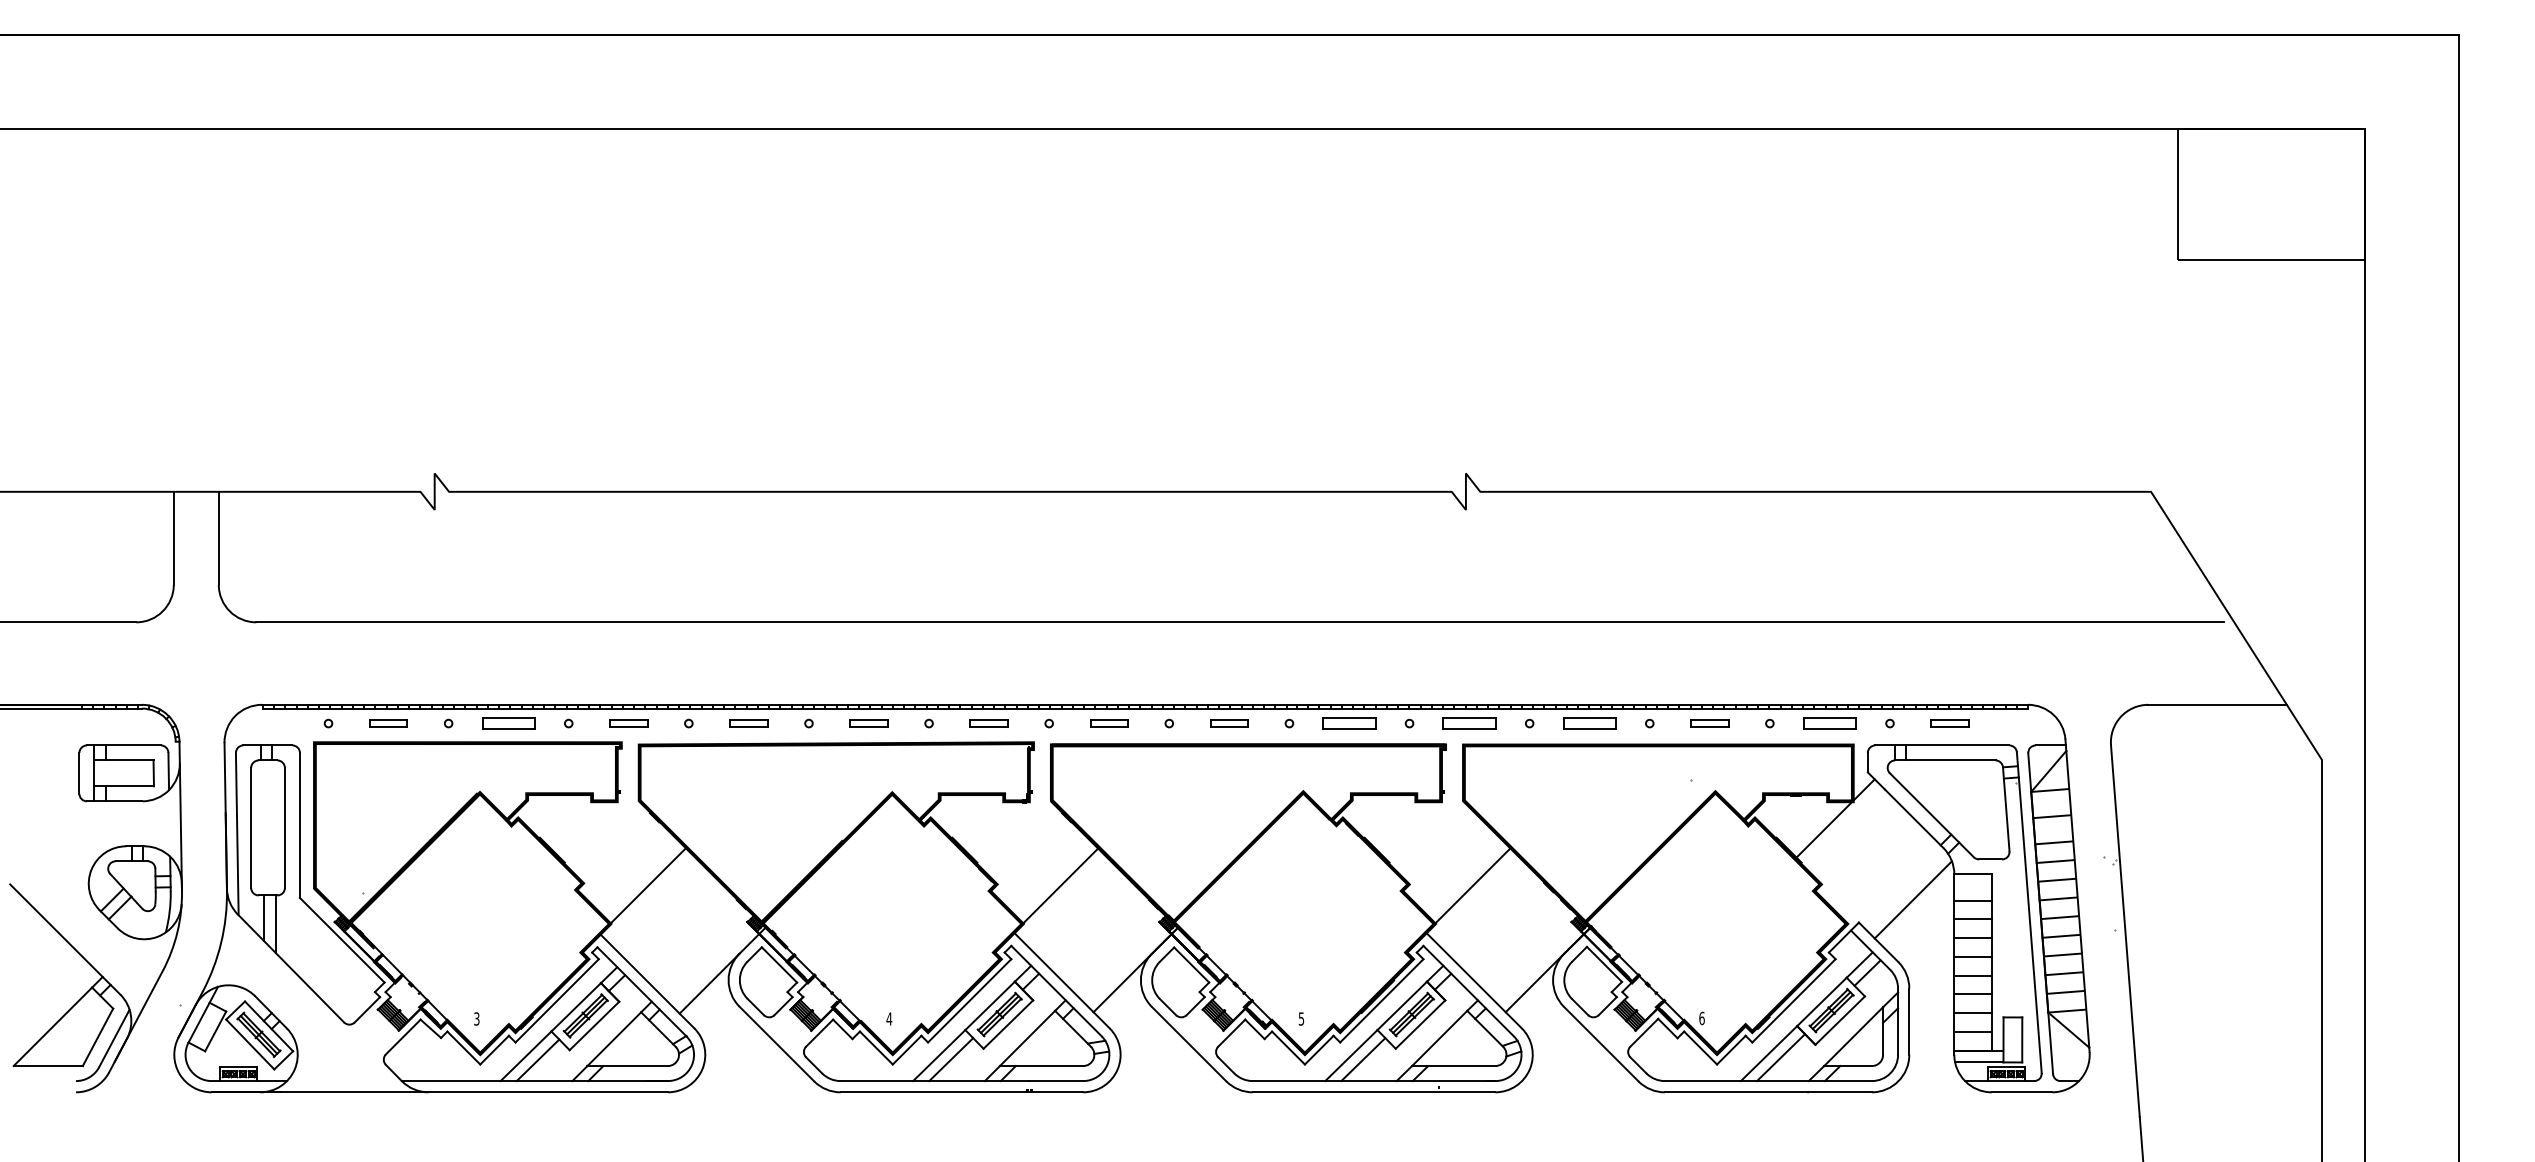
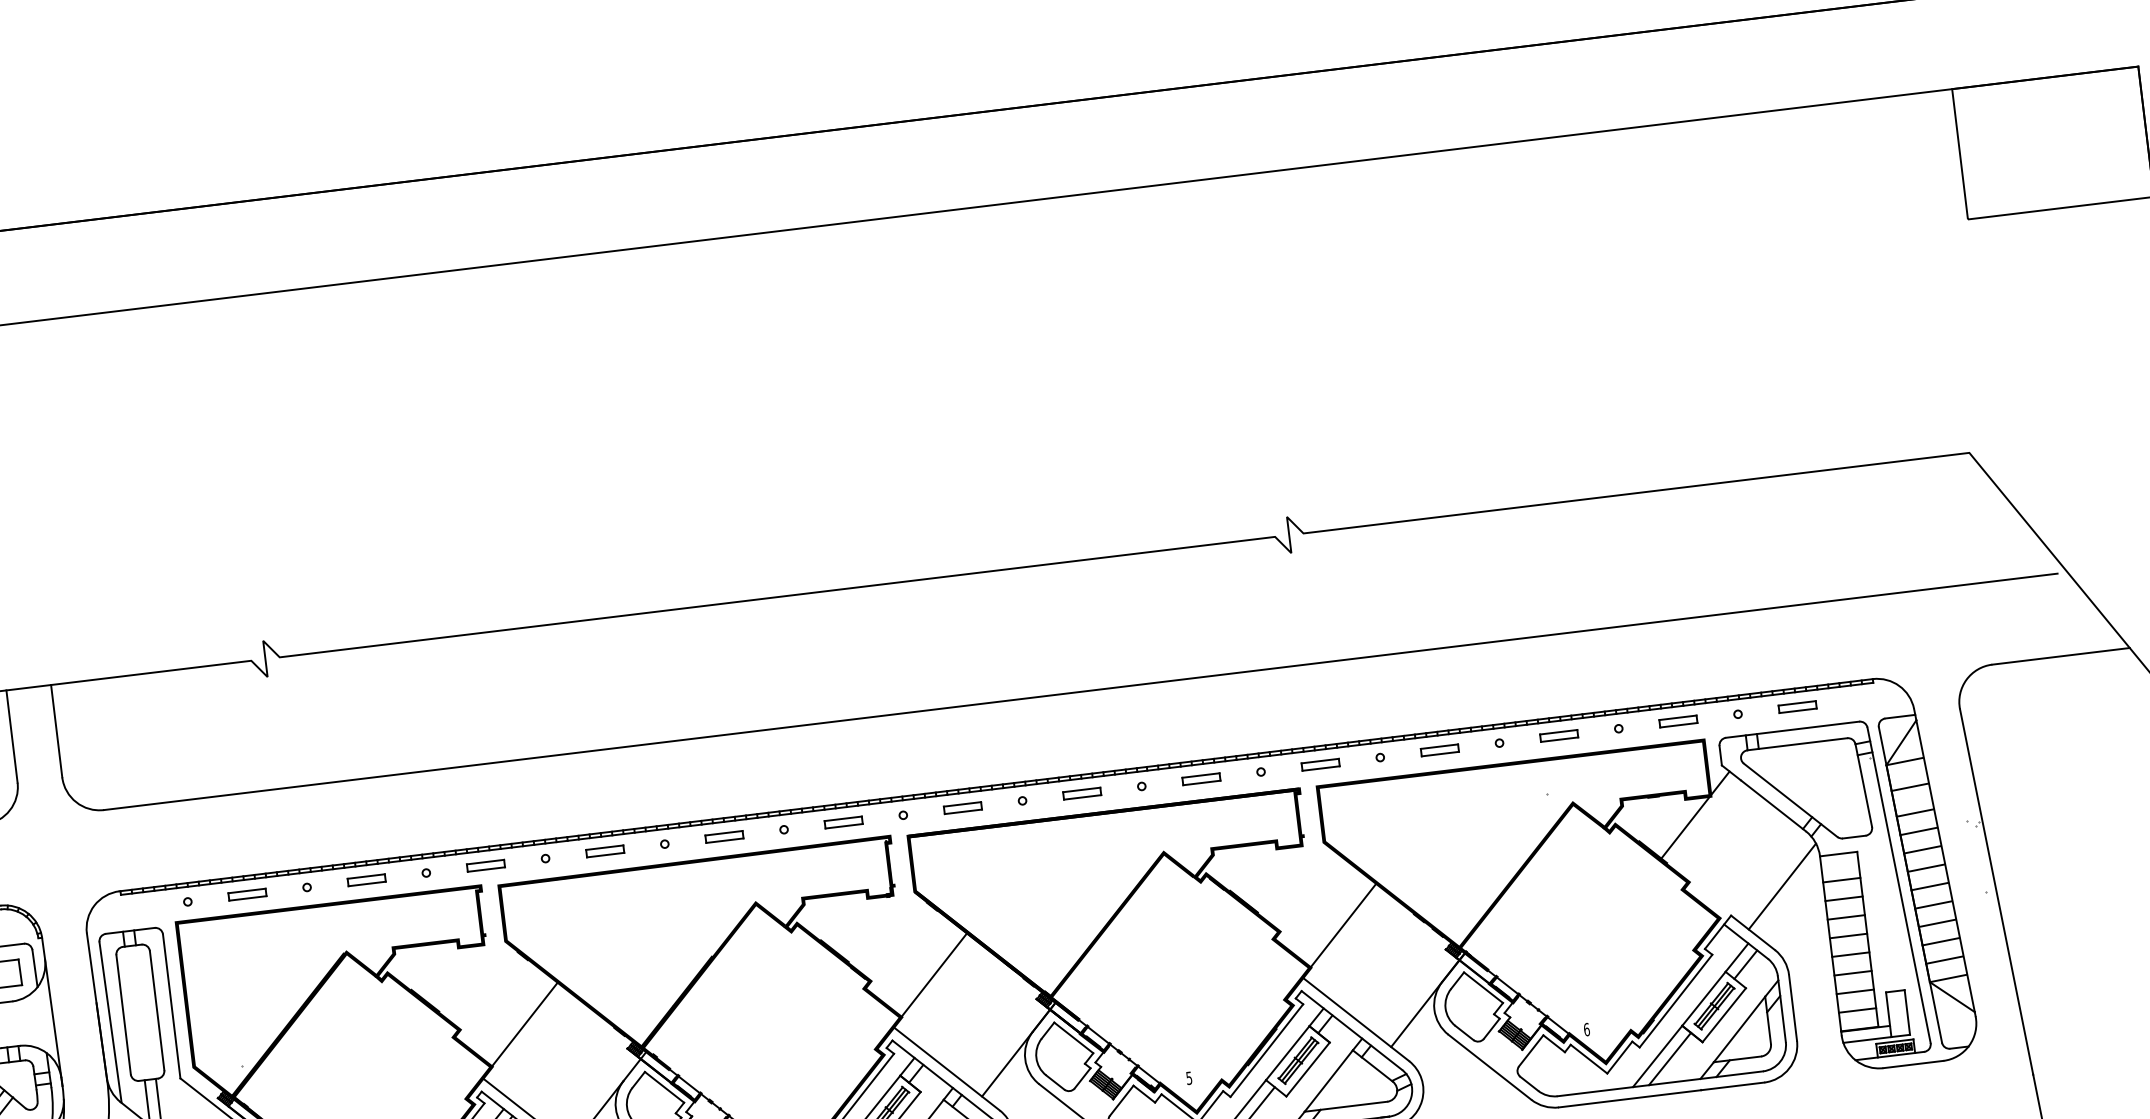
part: (508, 723) -> (366, 880), size x0.71
part: (1349, 723) -> (1201, 779), size x0.71
part: (1469, 723) -> (1320, 764), size x0.71
part: (1589, 723) -> (1439, 750), size x0.71
part: (1829, 723) -> (1677, 721), size x0.71

